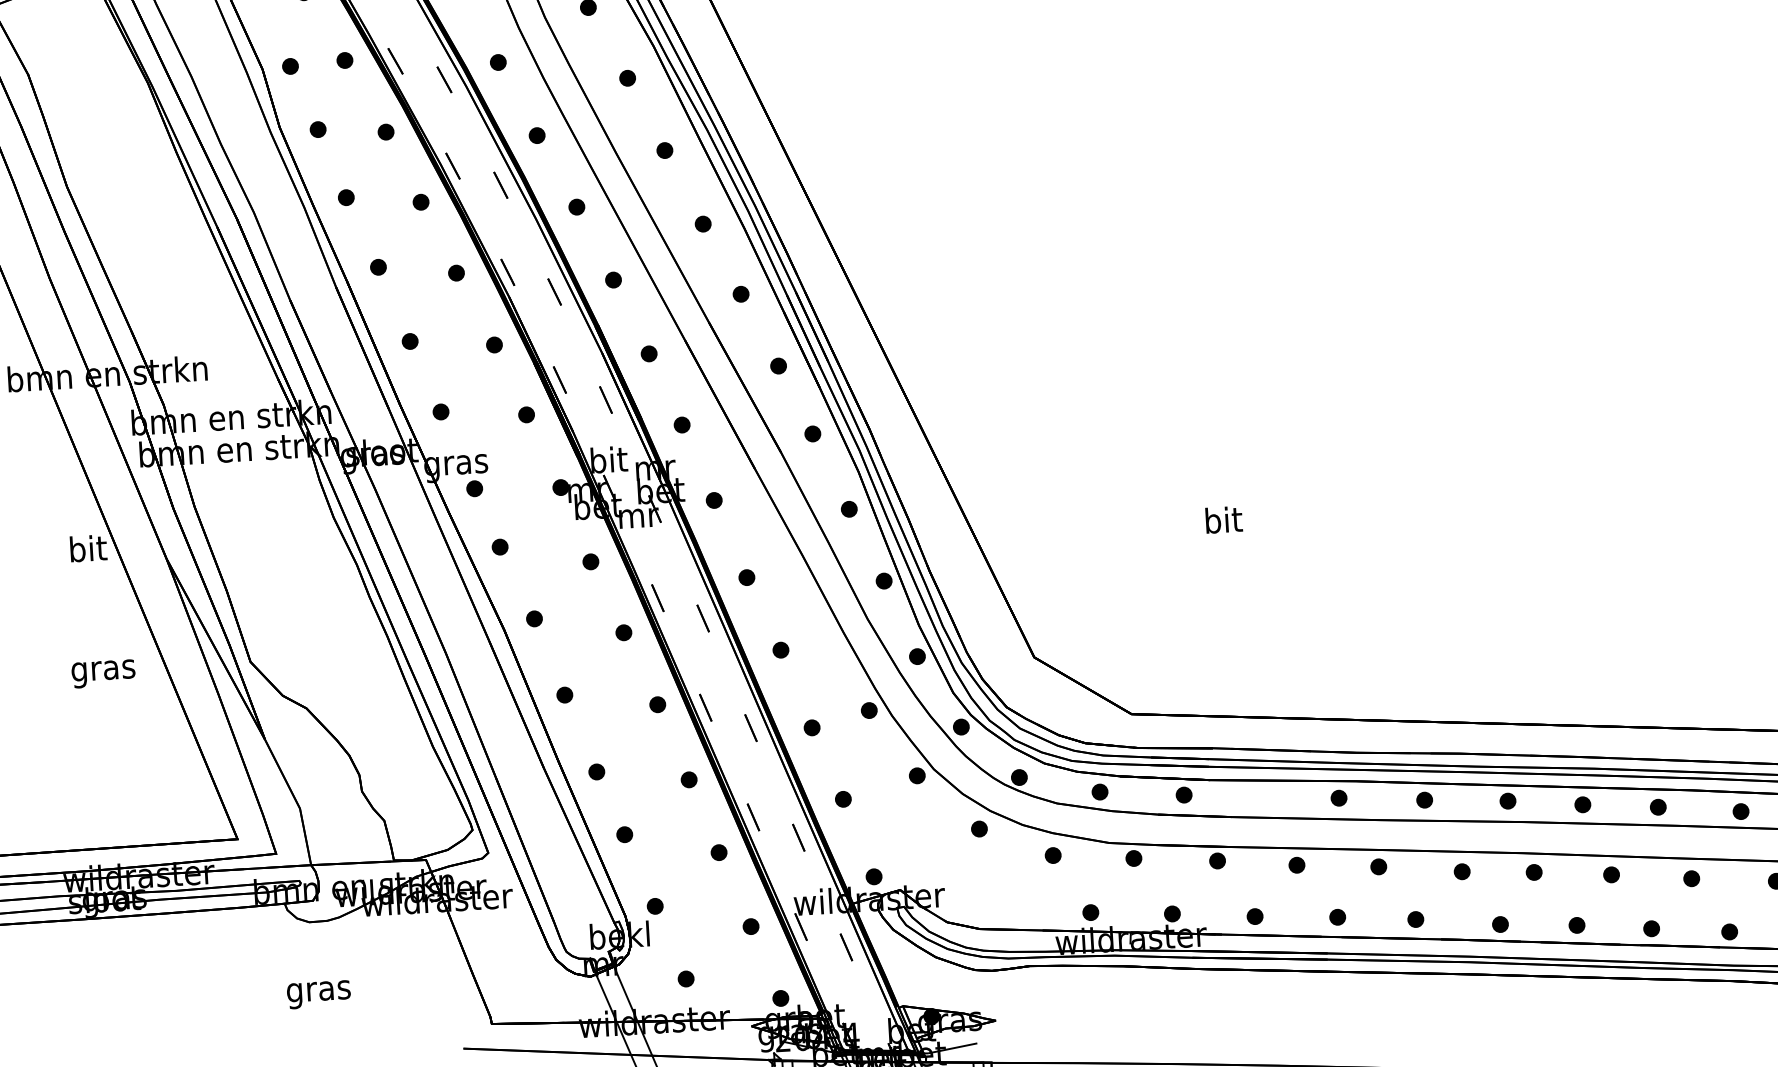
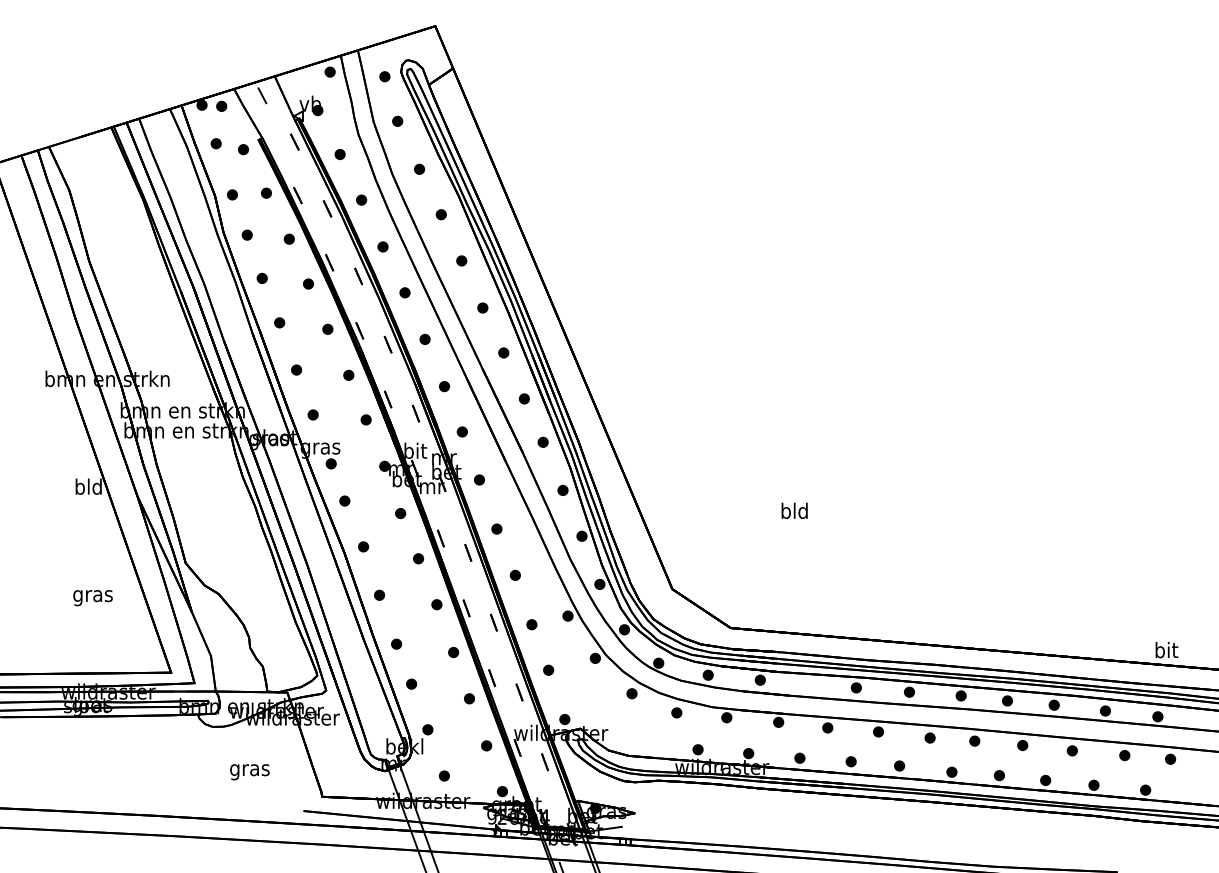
text: (1222, 519) -> (794, 510), bit -> bld
text: (87, 548) -> (88, 486), bit -> bld
text: (102, 674) -> (92, 598), moved
text: (318, 995) -> (249, 772), moved

